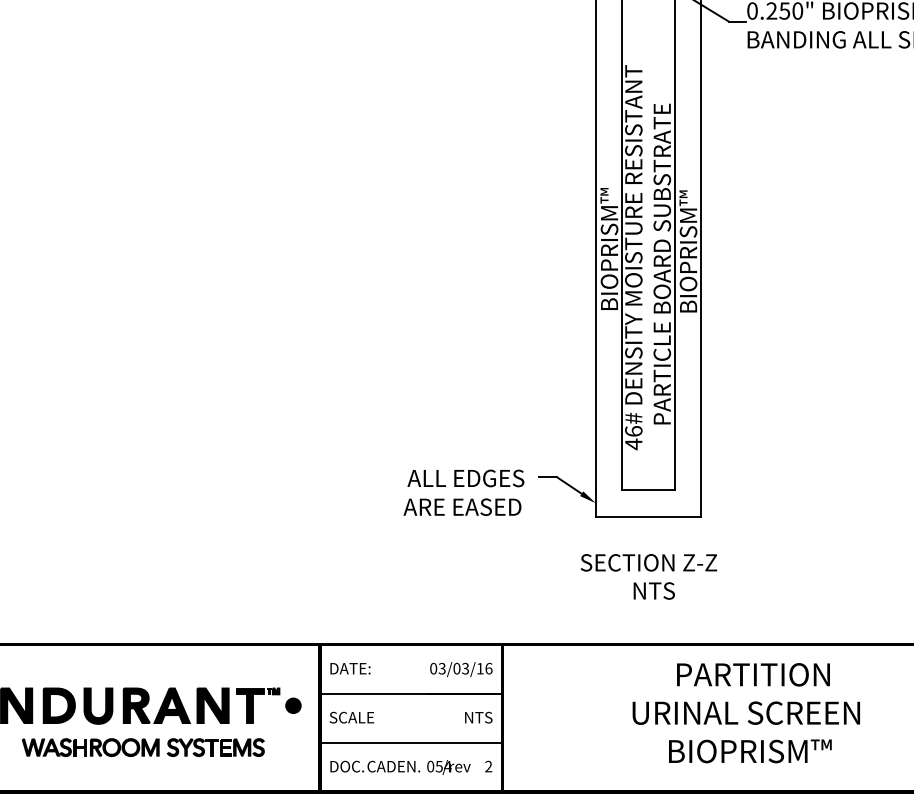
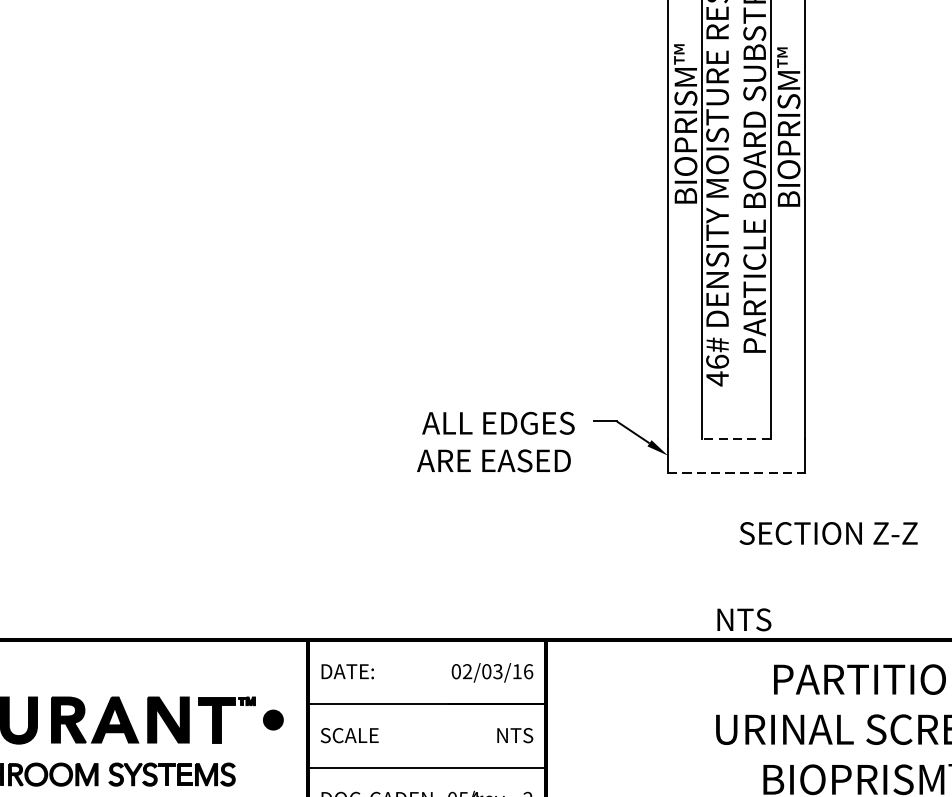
line: (647, 490) -> (735, 439), solid -> dashed
line: (648, 516) -> (736, 473), solid -> dashed
text: (648, 562) -> (828, 533), moved
text: (653, 590) -> (743, 619), moved
text: (441, 668) -> (466, 671), 03/03/16 -> 02/03/16

